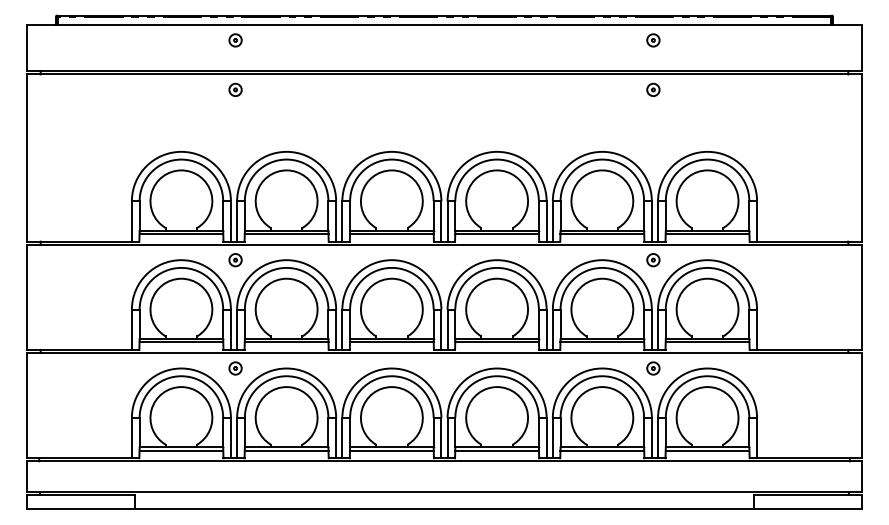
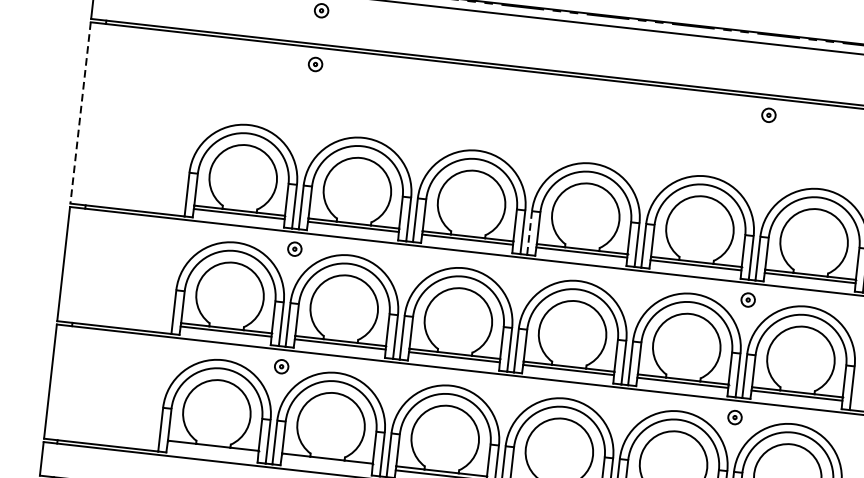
part: (653, 40) -> (775, 61), removed
line: (26, 158) -> (80, 113), solid -> dashed
line: (447, 221) -> (529, 233), solid -> dashed
line: (181, 451) -> (212, 450), removed
line: (286, 451) -> (326, 462), removed

